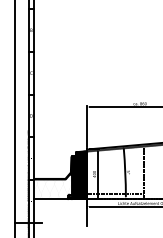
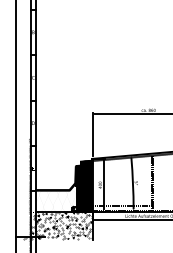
hatch: (55, 212) -> (58, 225), added

